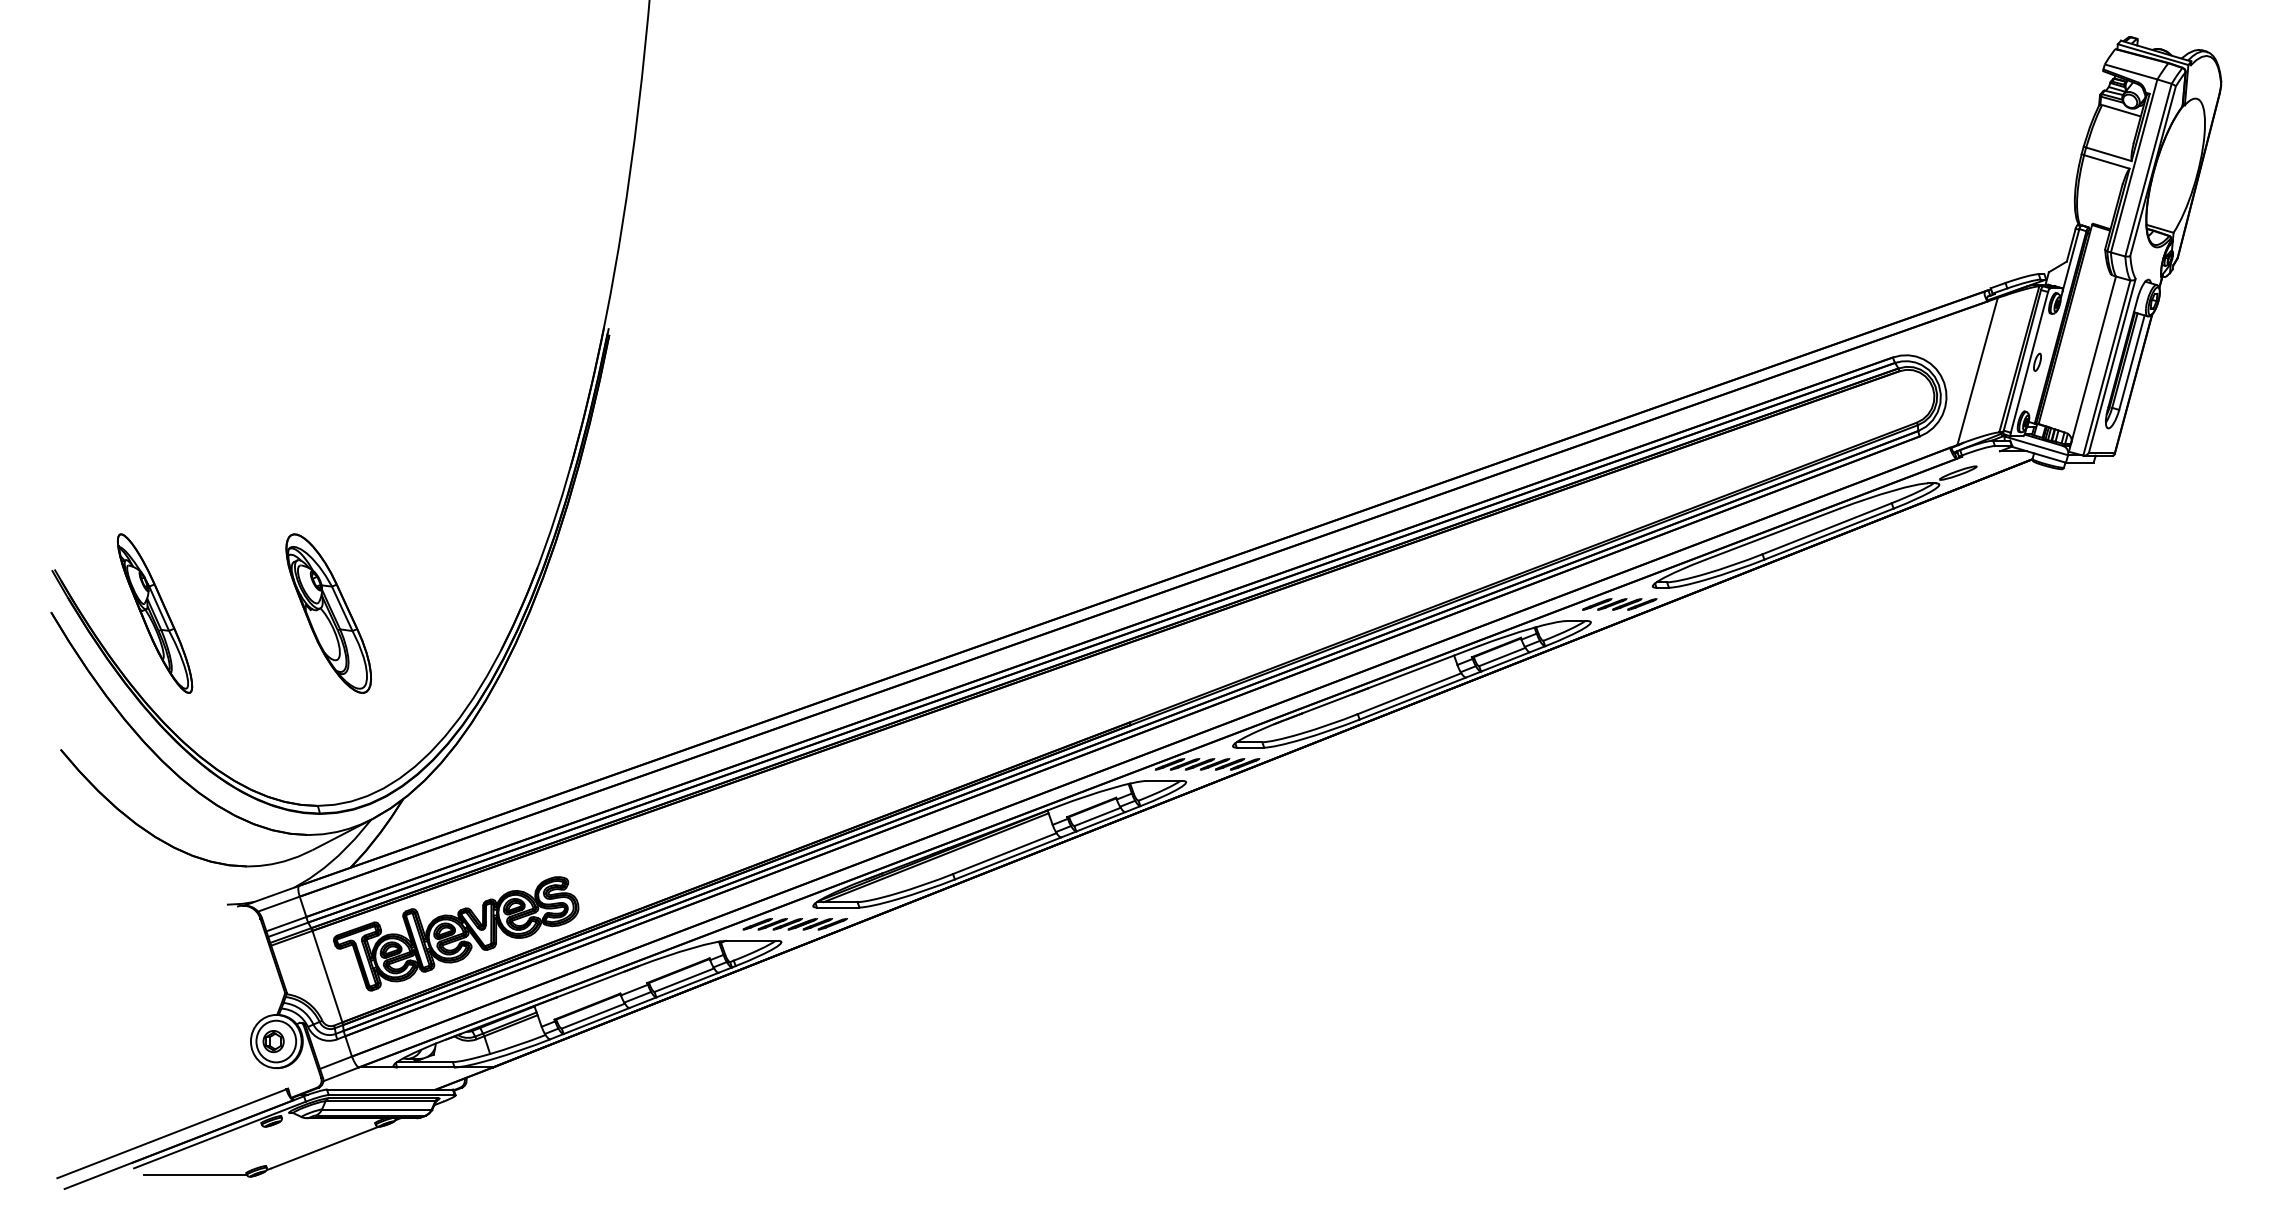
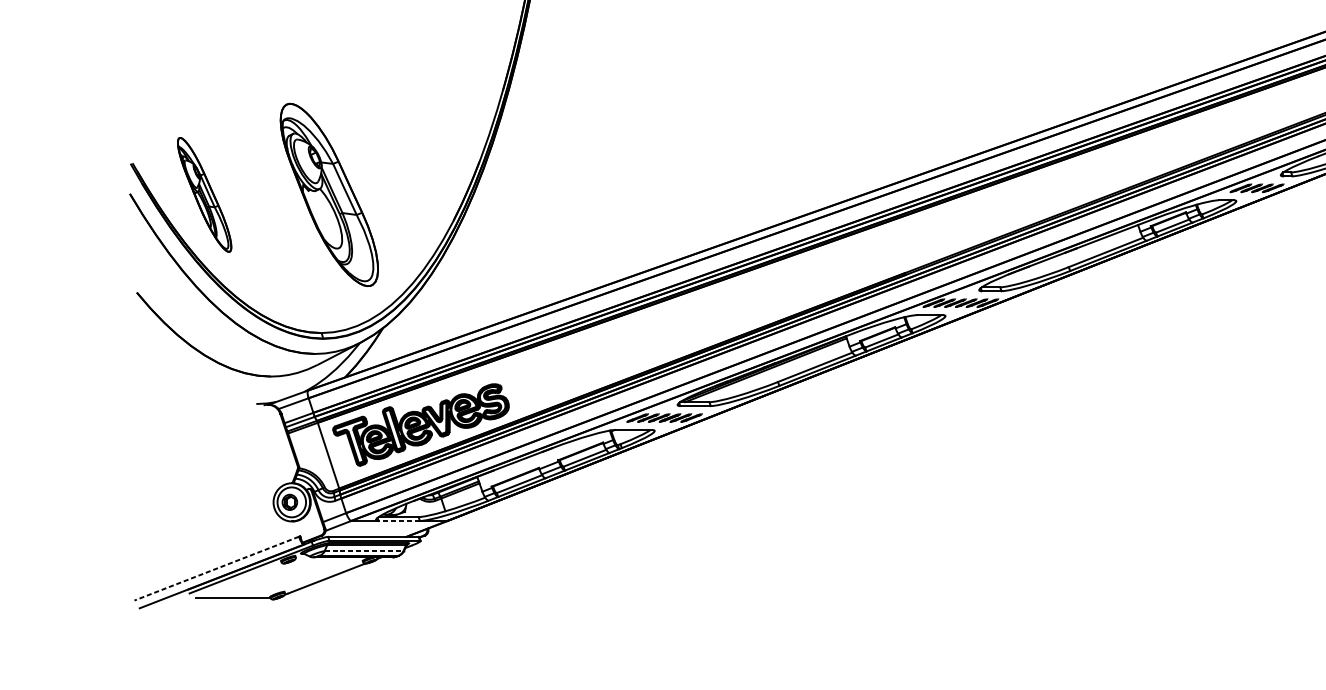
part: (328, 613) -> (329, 194), size x1.6
line: (425, 1067) -> (398, 521), solid -> dashed
line: (376, 1109) -> (363, 551), solid -> dashed
line: (171, 1133) -> (216, 568), solid -> dashed

